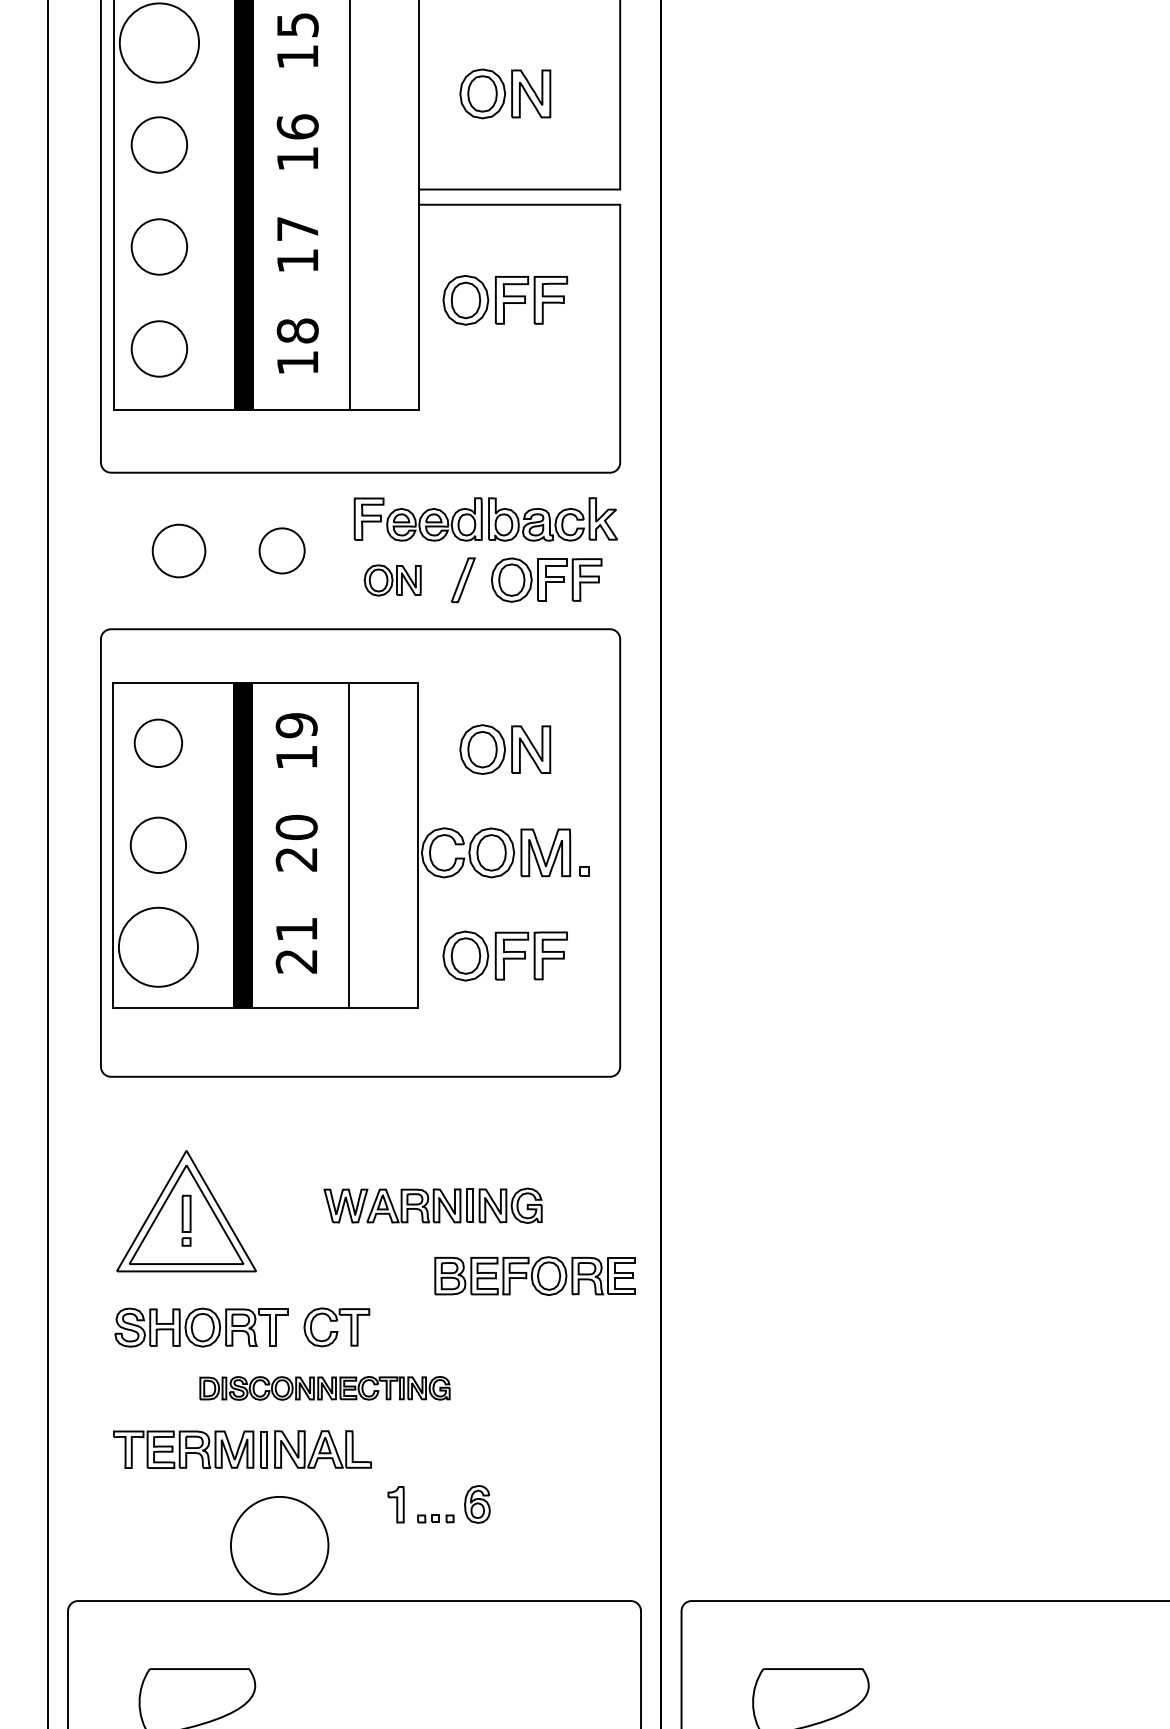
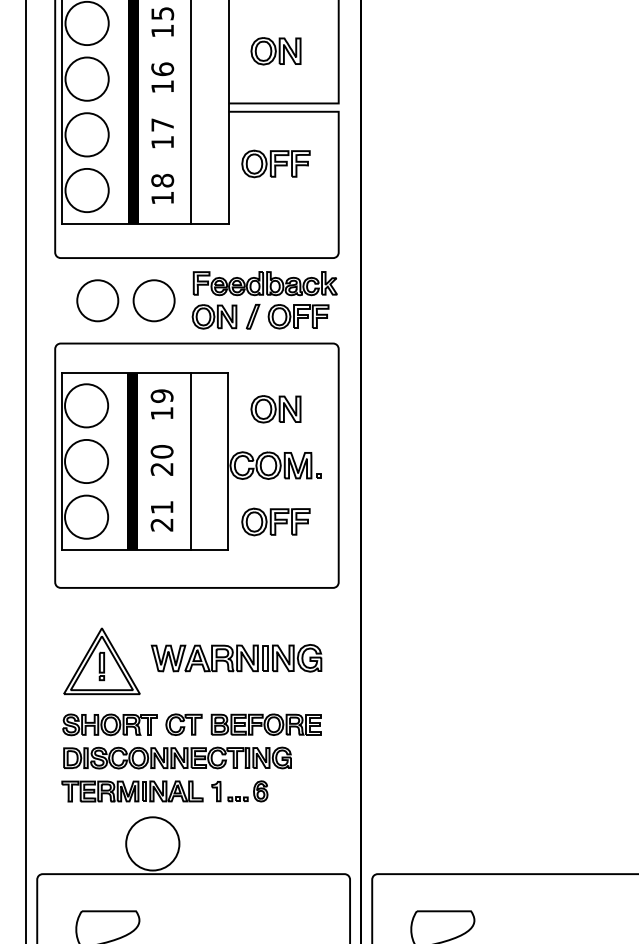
circle: (158, 143) -> (86, 78), size x1.43
circle: (158, 246) -> (86, 134), size x1.43
circle: (158, 348) -> (86, 190), size x1.43
circle: (178, 550) -> (97, 300), size x1.43
circle: (280, 550) -> (153, 300), size x1.67
part: (392, 579) -> (214, 316), size x1.43
circle: (158, 742) -> (86, 405), size x1.67
circle: (158, 845) -> (86, 461), size x1.43
part: (432, 1206) -> (236, 658), size x1.43
part: (533, 1275) -> (265, 724), moved
part: (324, 1387) -> (177, 757), size x1.67
part: (438, 1504) -> (239, 791), moved

